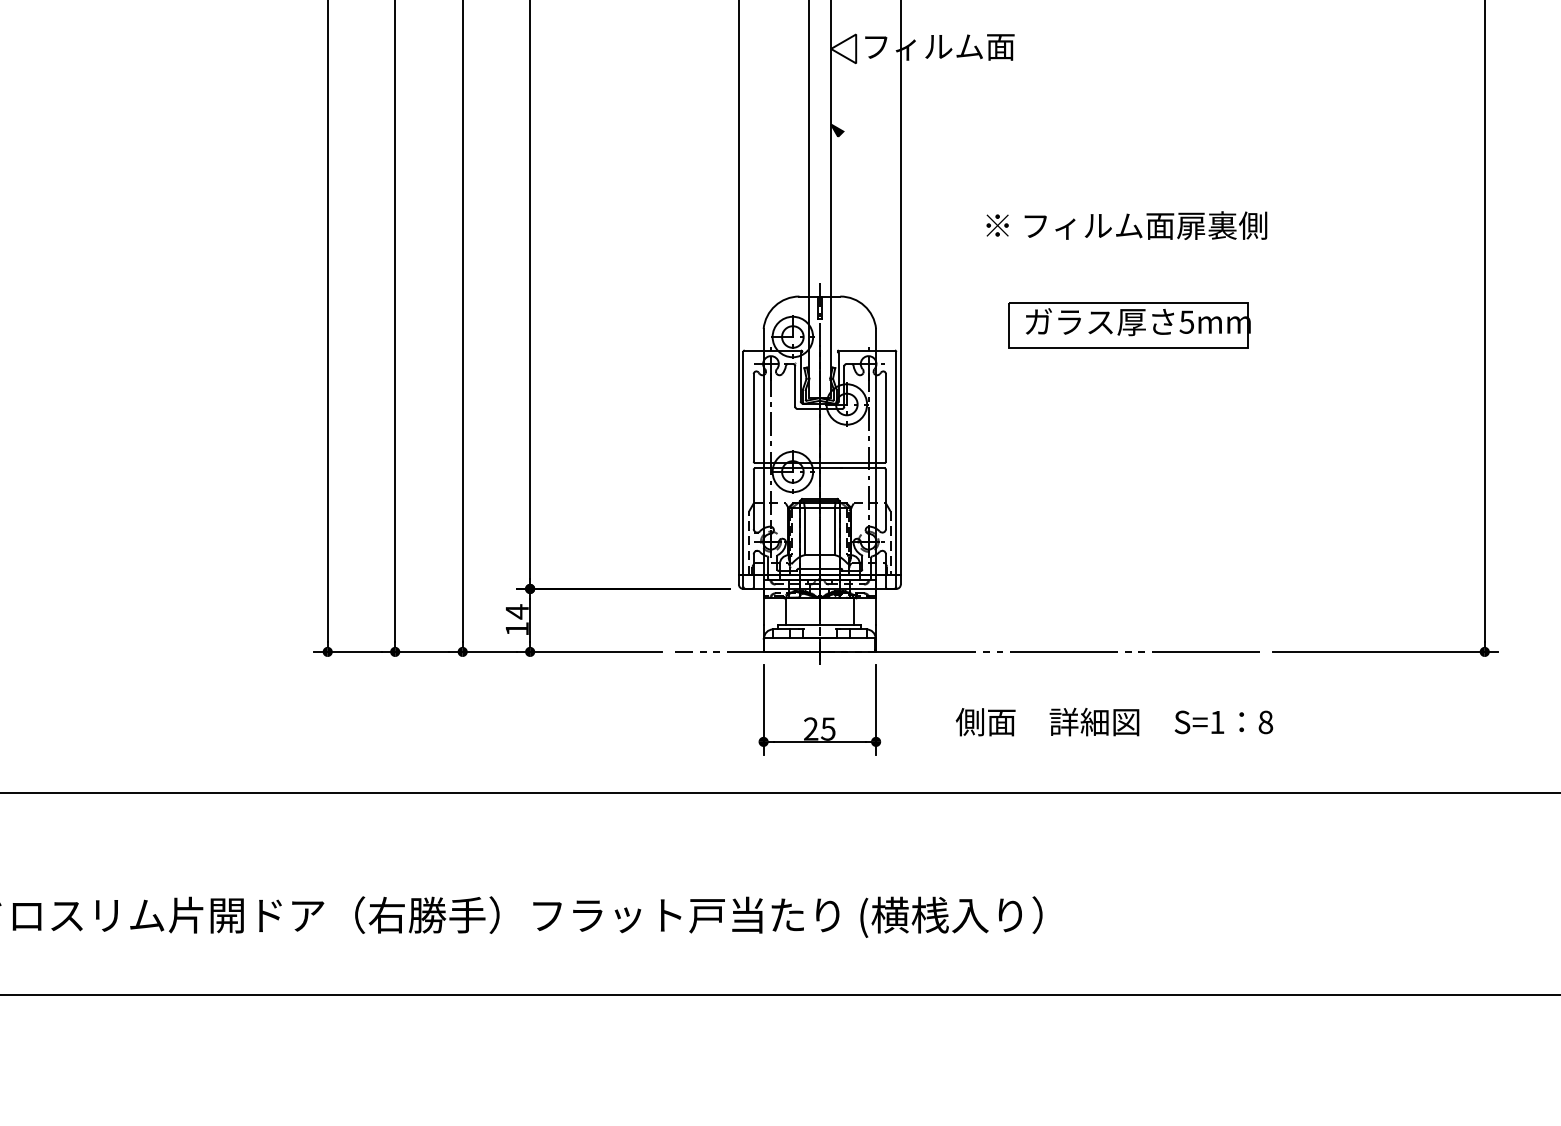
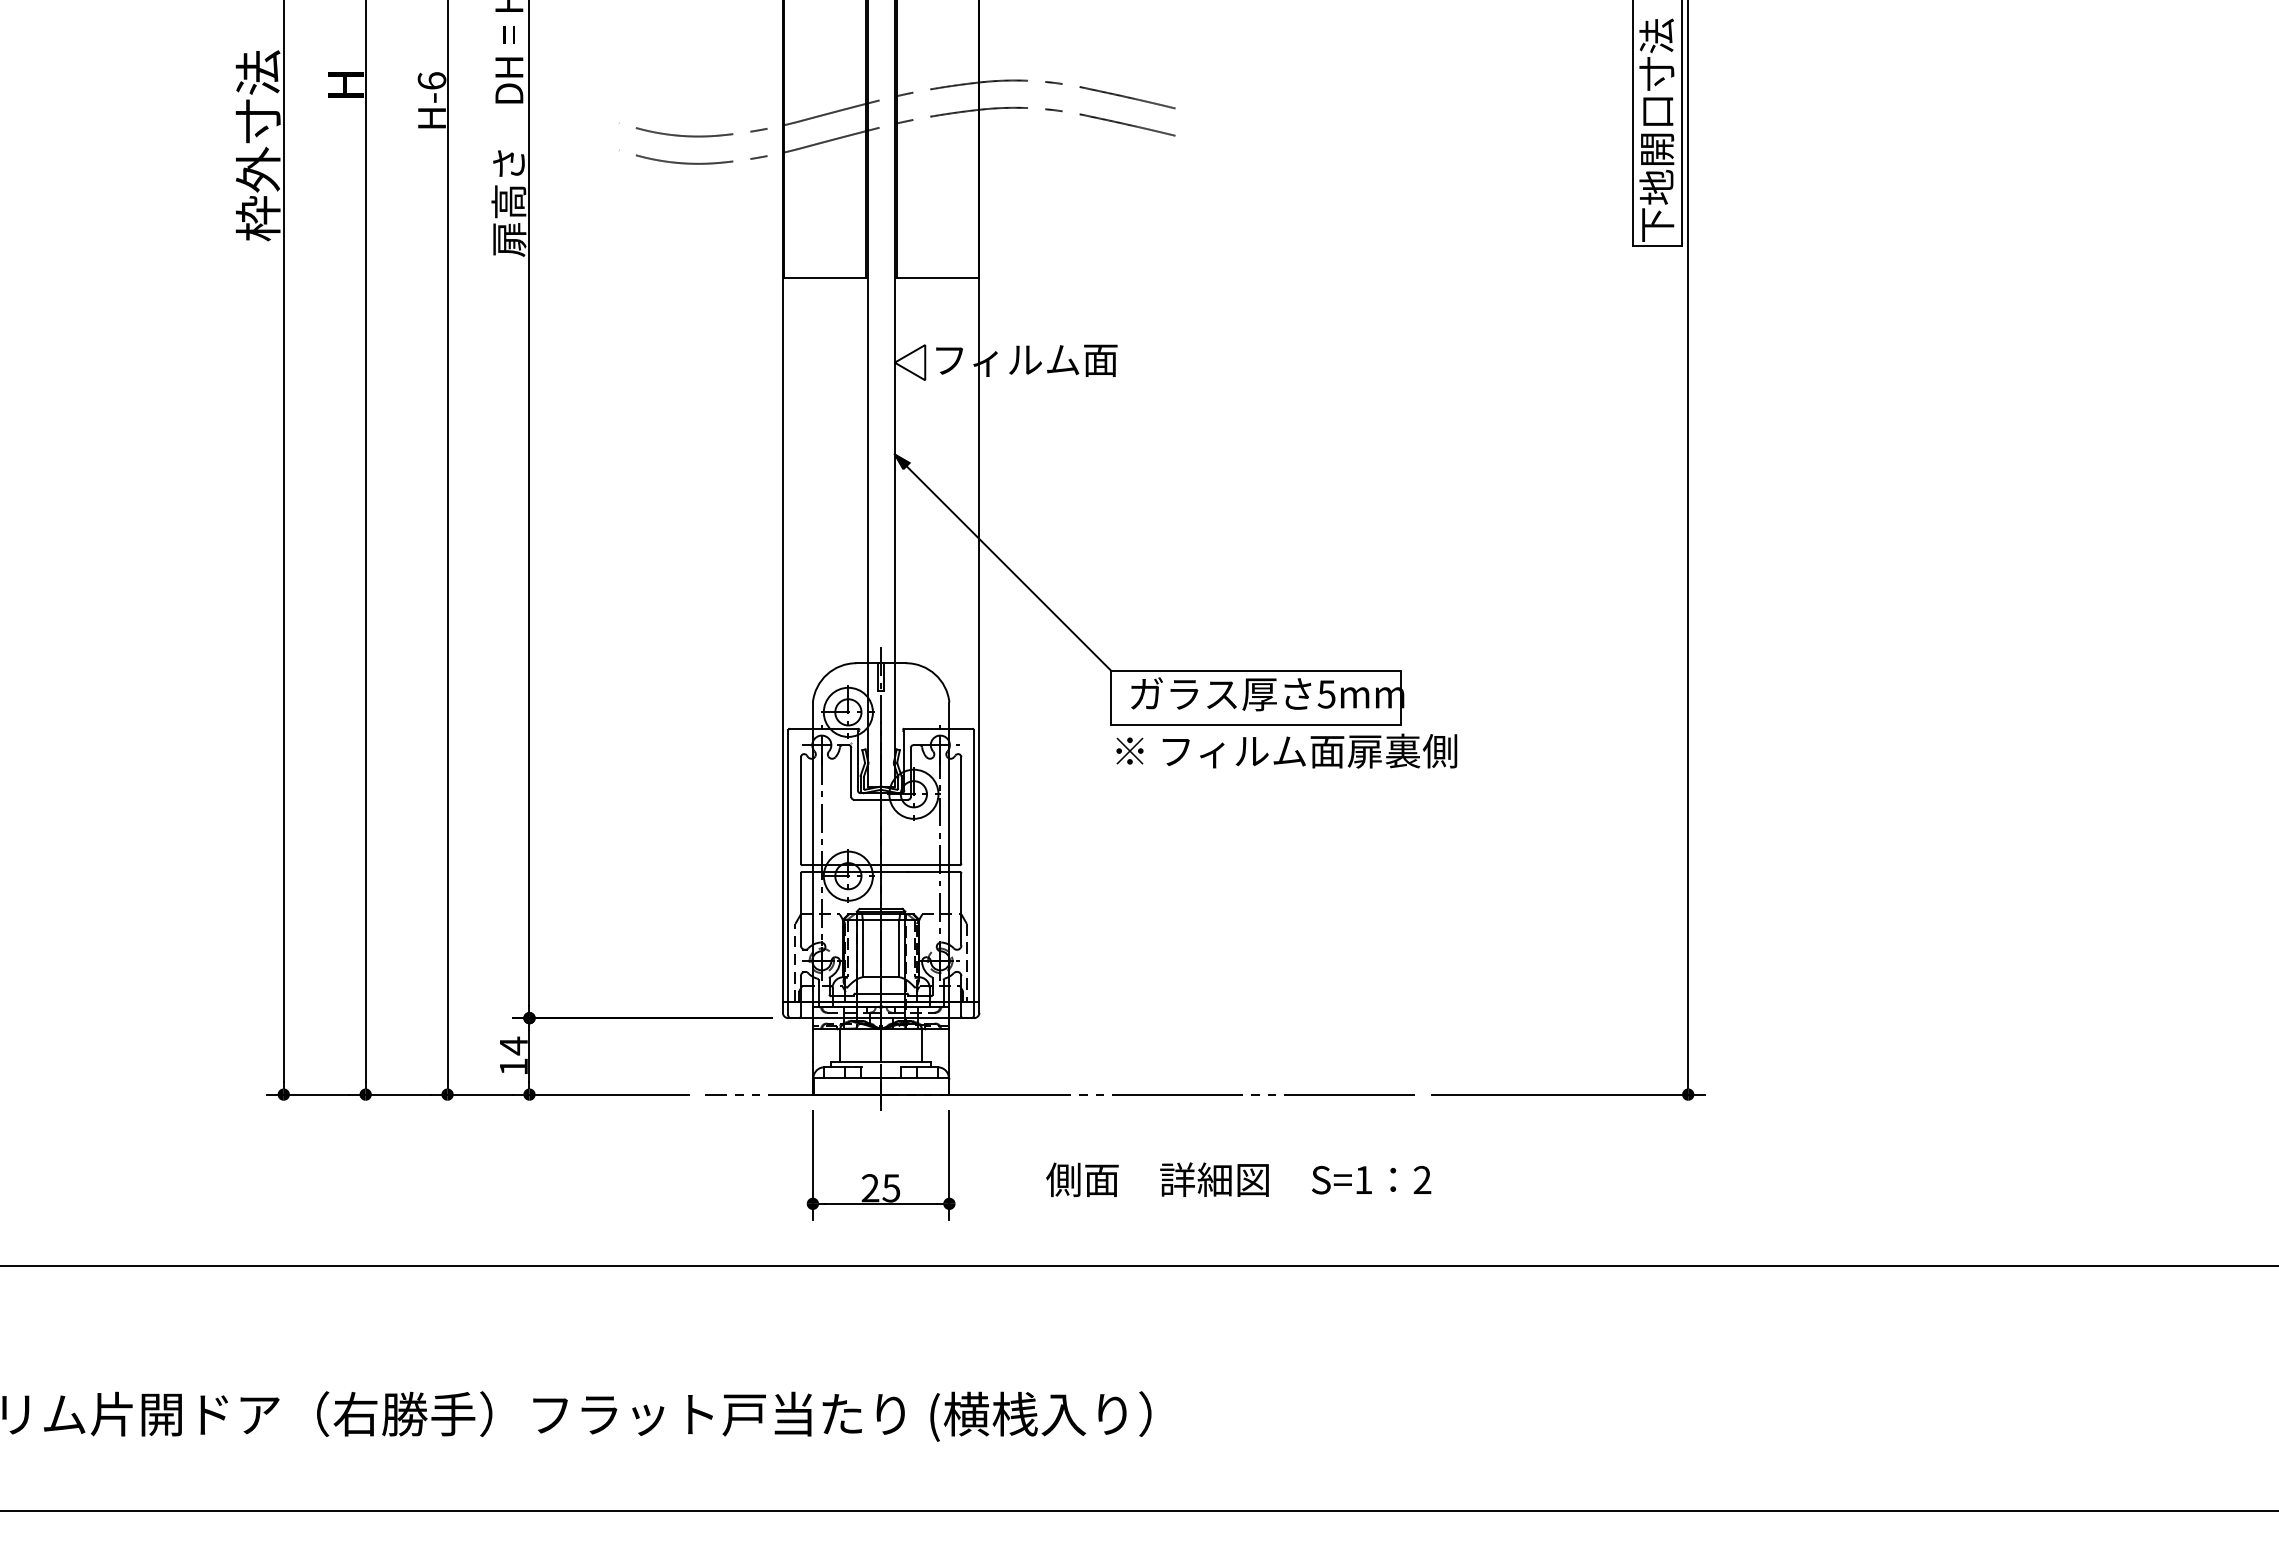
line: (919, 213) -> (1002, 562), added
text: (1126, 225) -> (1286, 750), moved
text: (1265, 721) -> (1422, 1179), 8 -> 2

